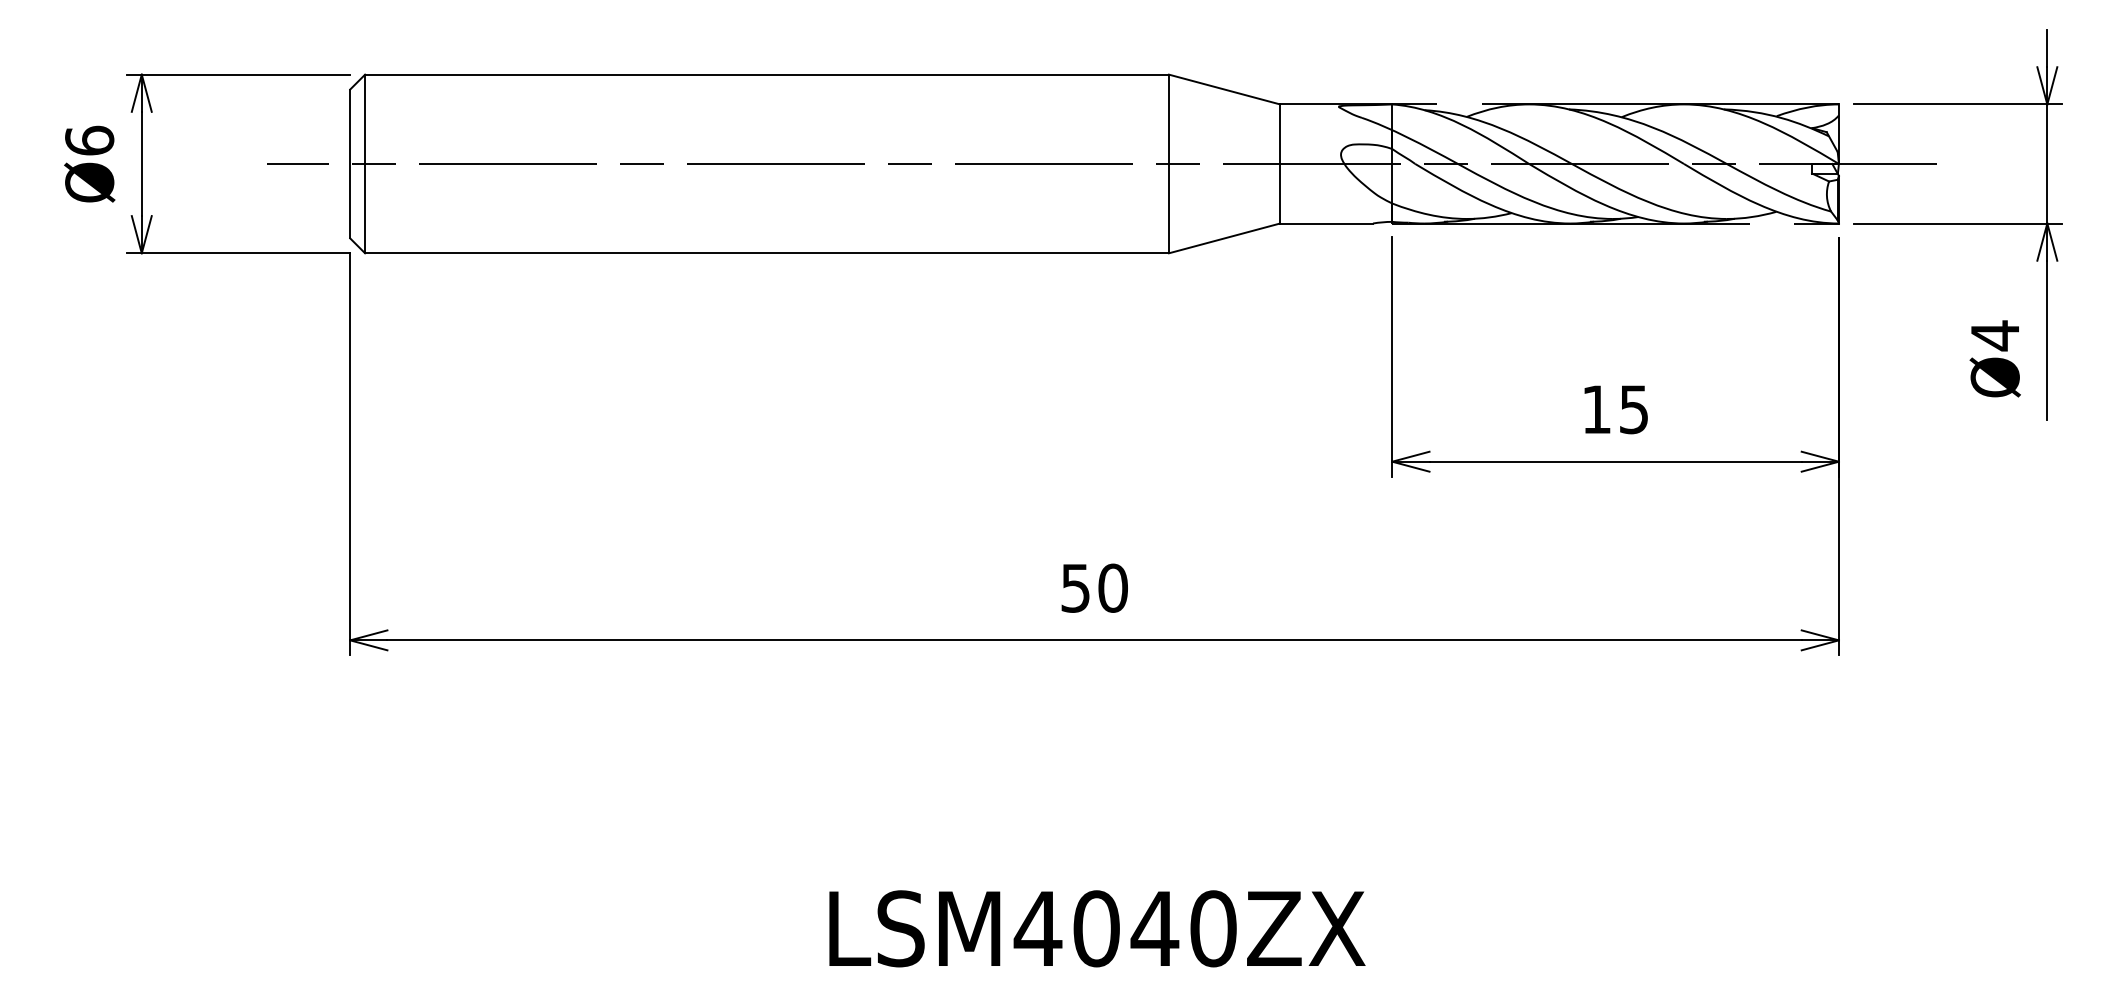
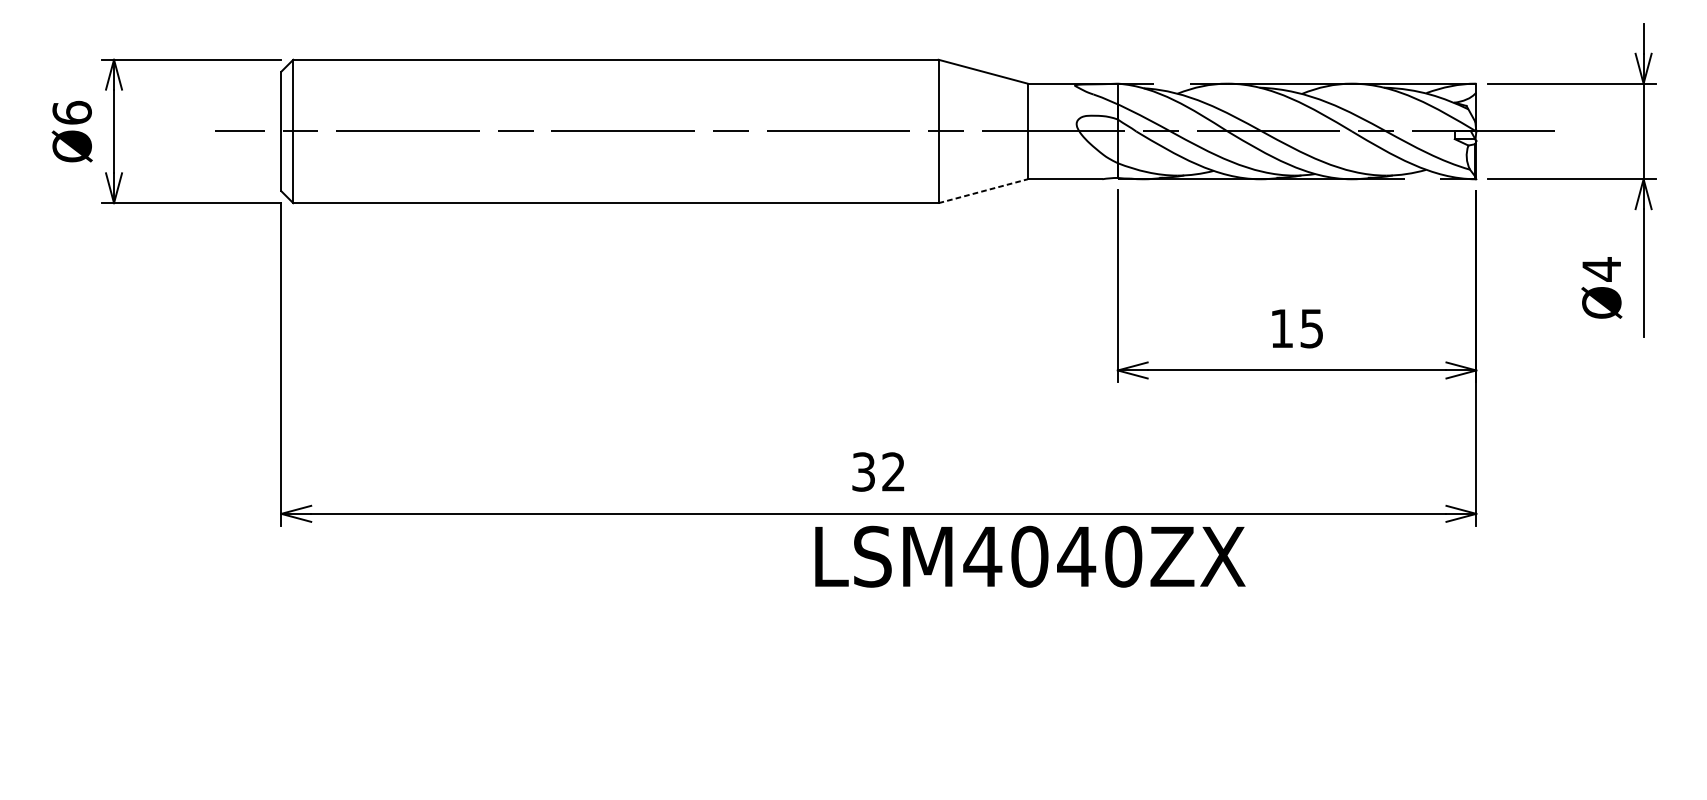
line: (1224, 238) -> (983, 191), solid -> dashed
text: (1094, 587) -> (878, 471), 50 -> 32
text: (1097, 928) -> (1030, 556), moved

